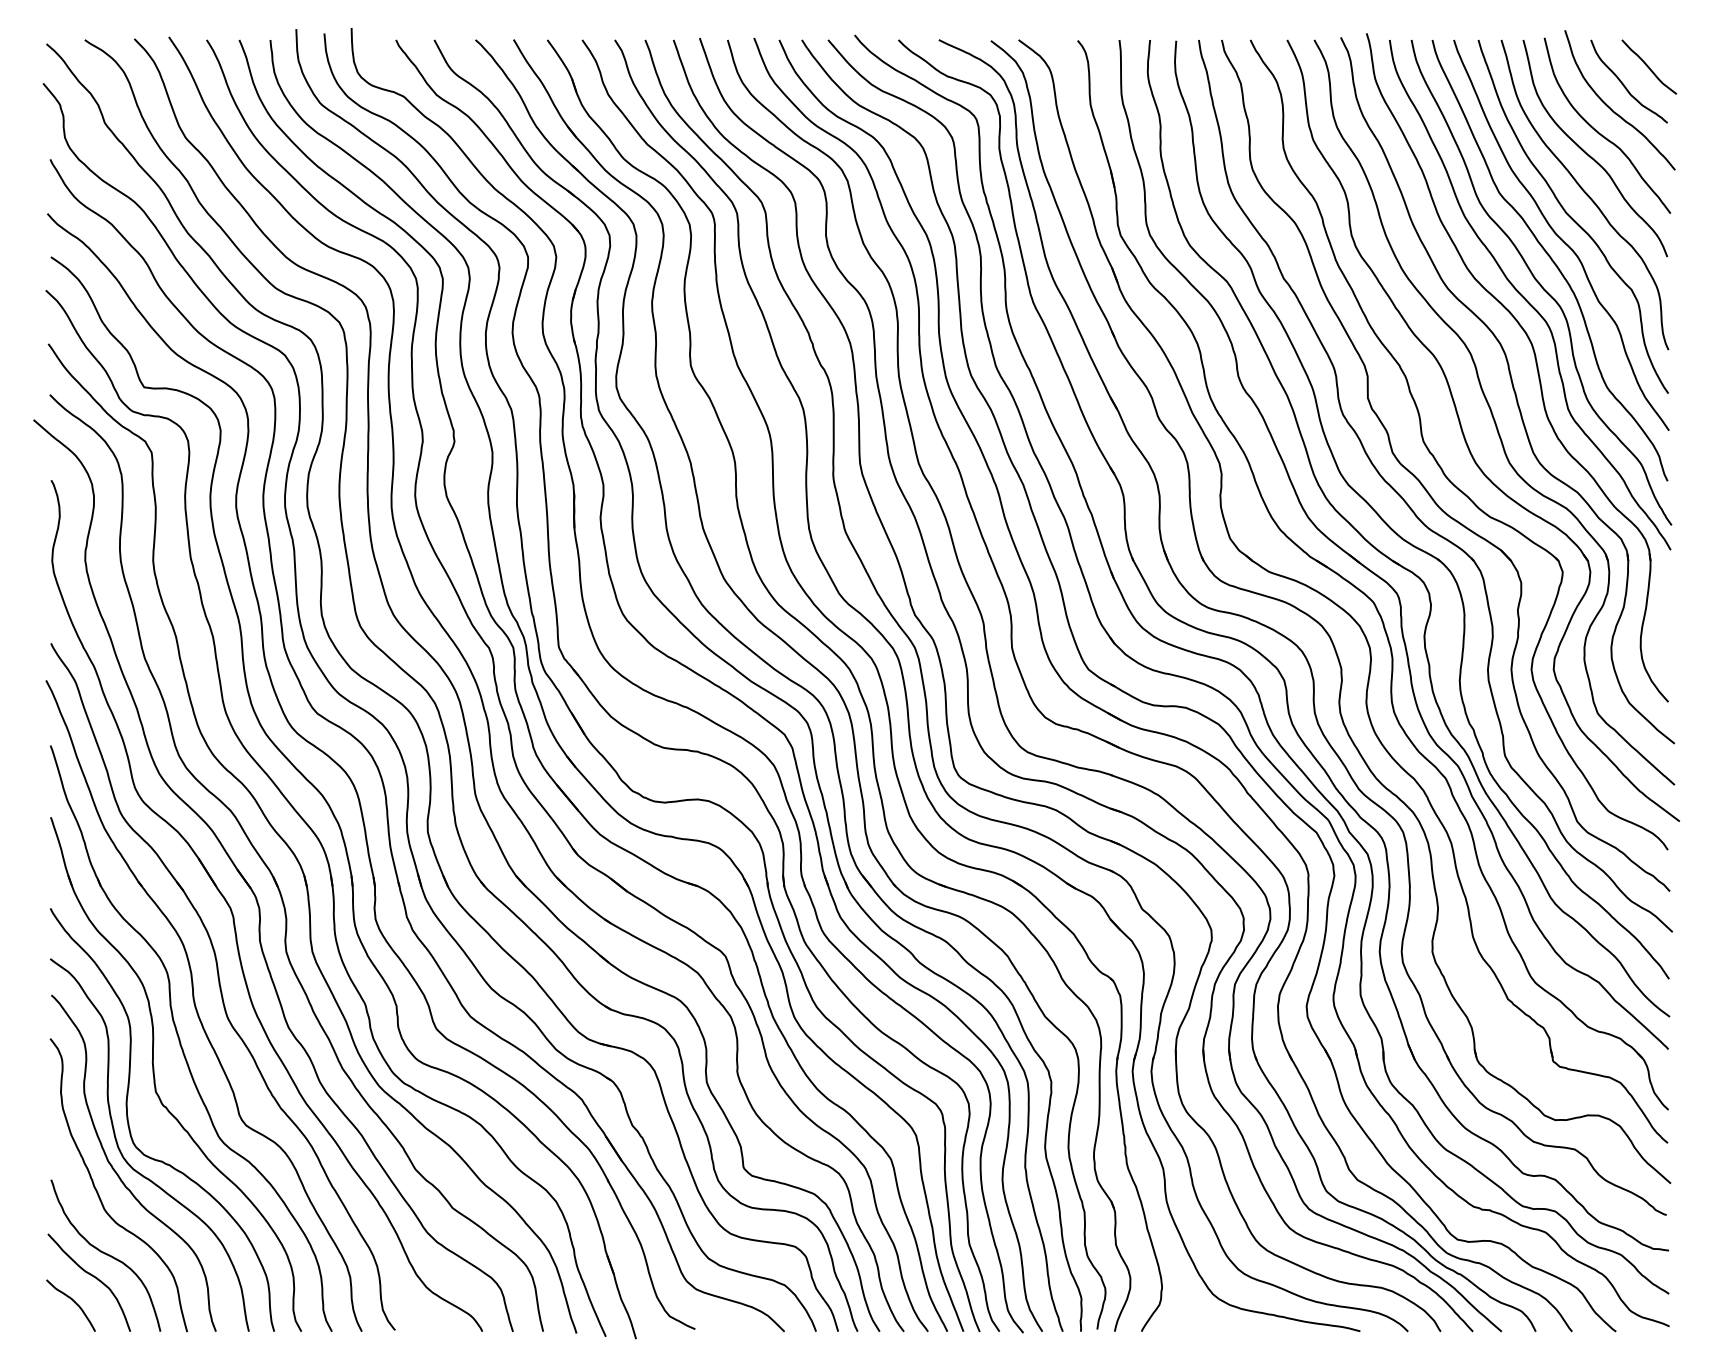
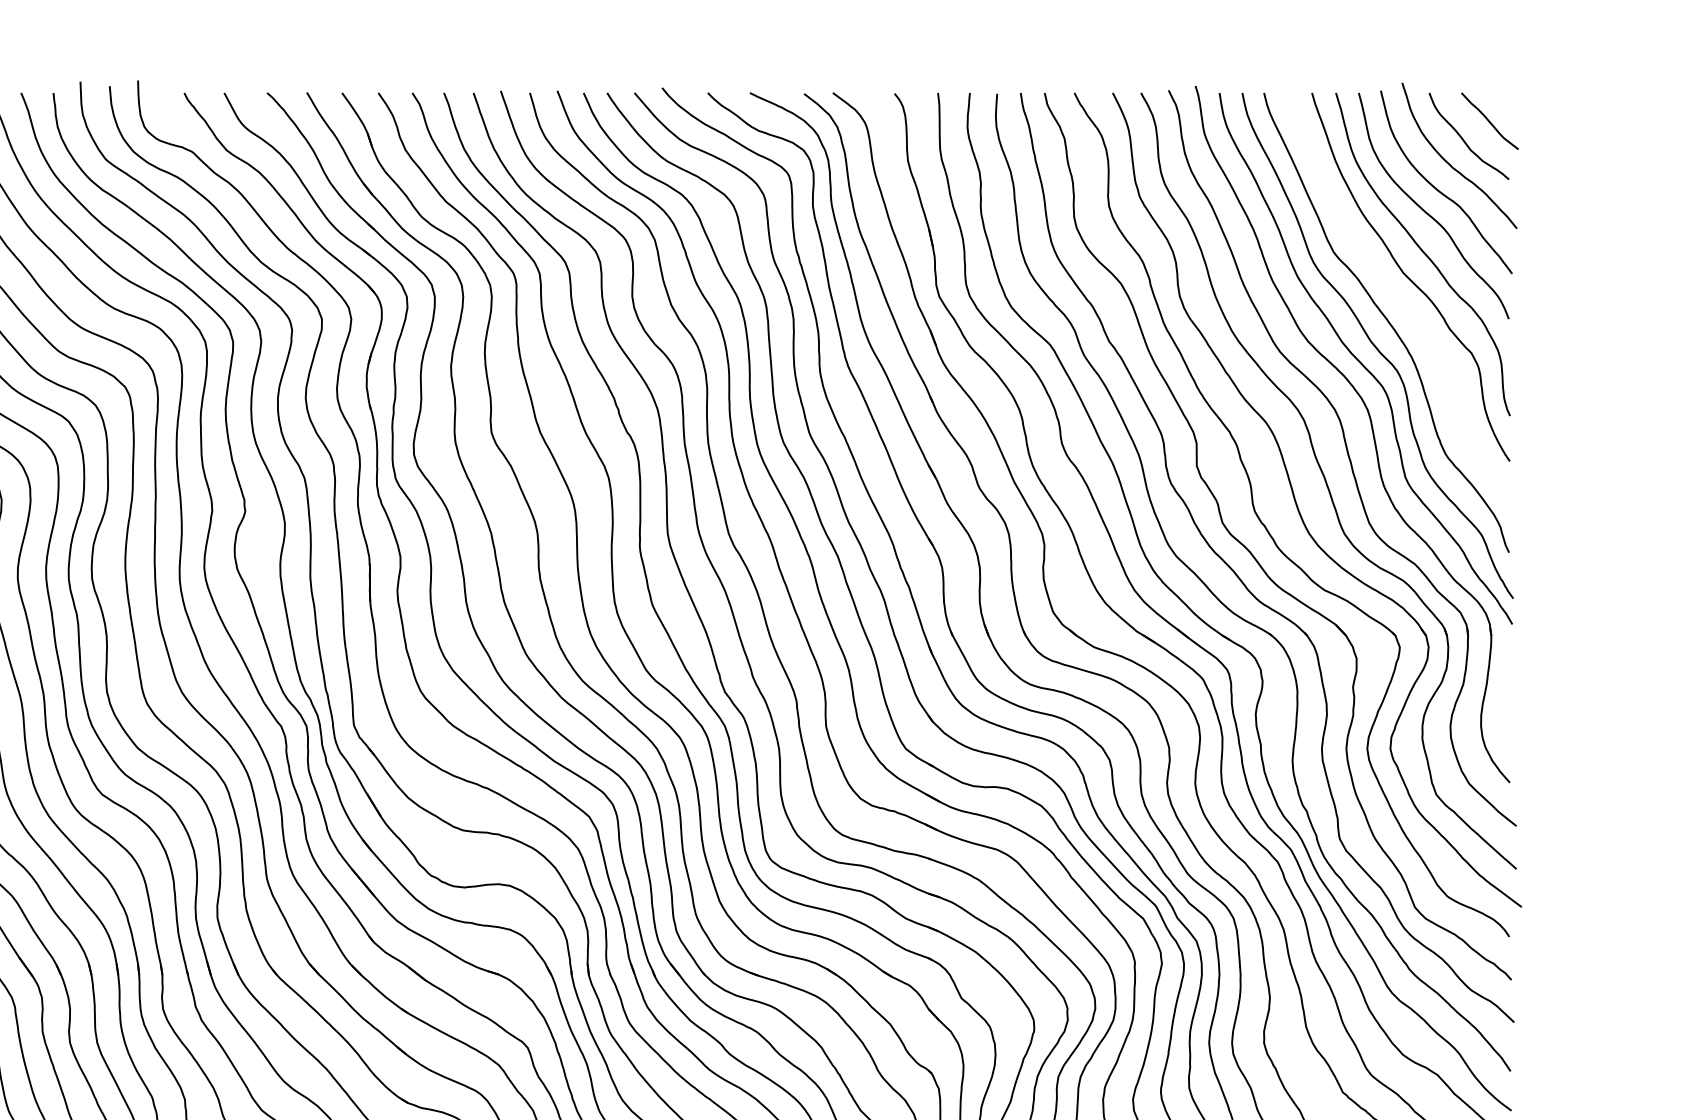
curve: (1559, 236) -> (1396, 297), removed

